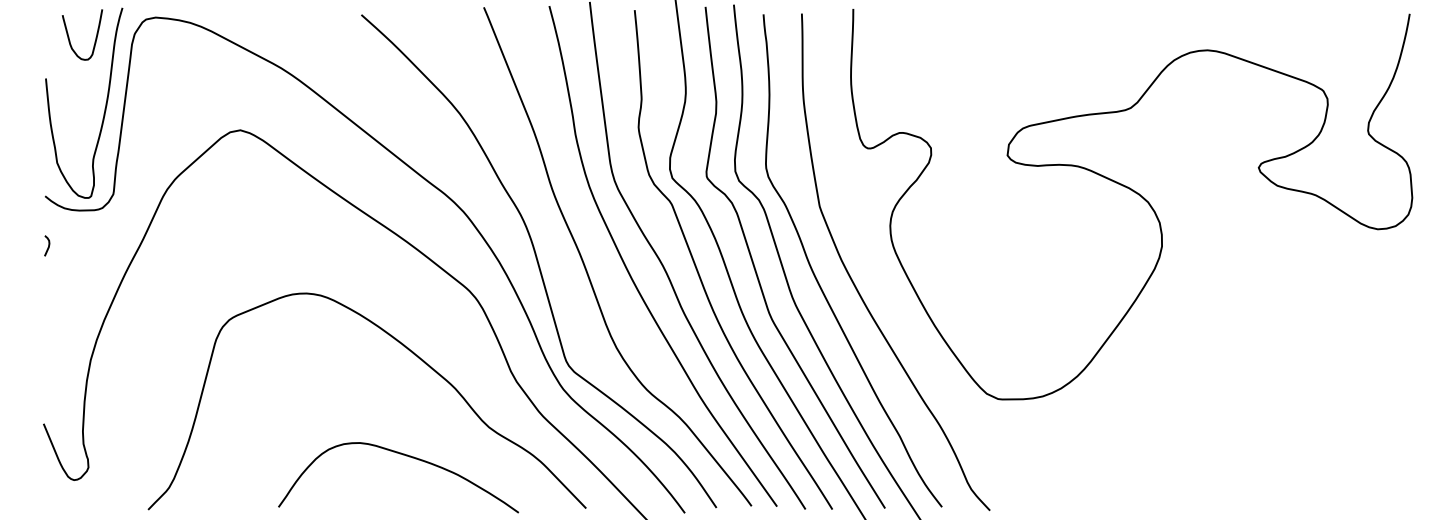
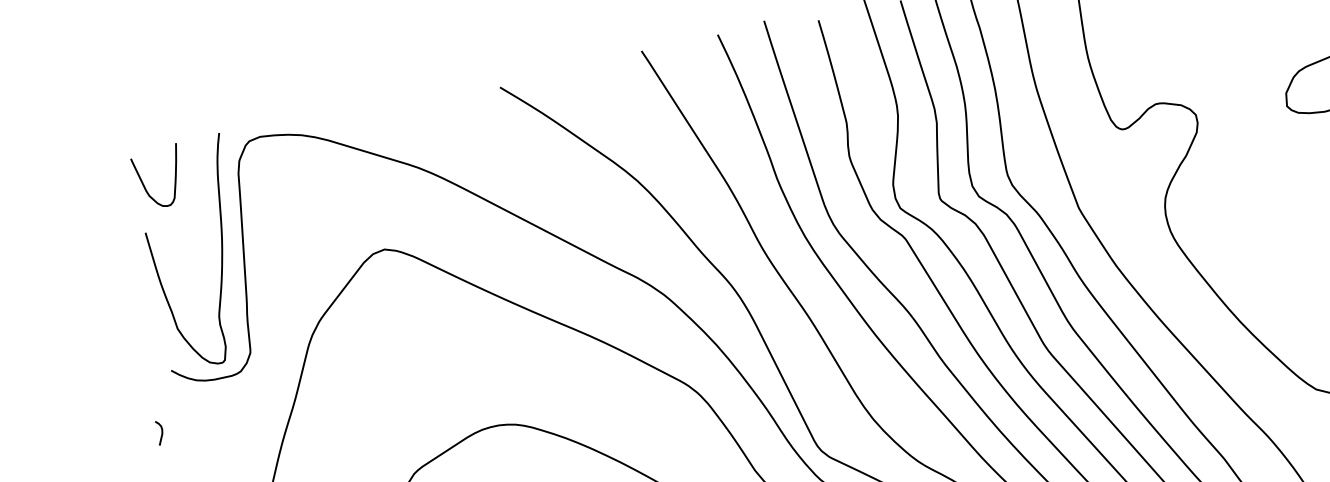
curve: (69, 36) -> (143, 182), moved
curve: (48, 245) -> (161, 432), moved

